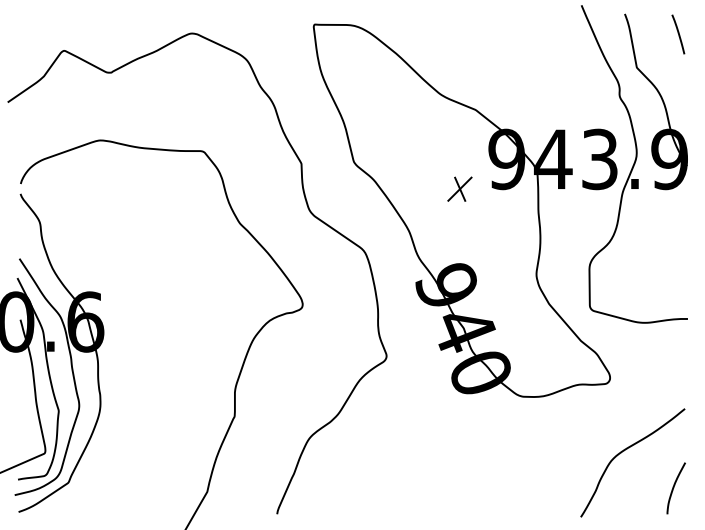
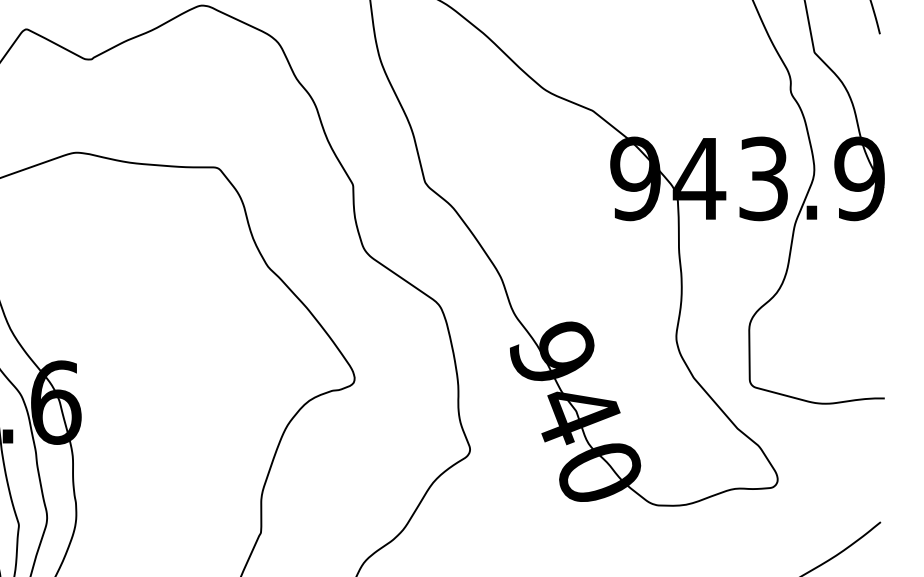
part: (459, 188) -> (570, 218), removed

